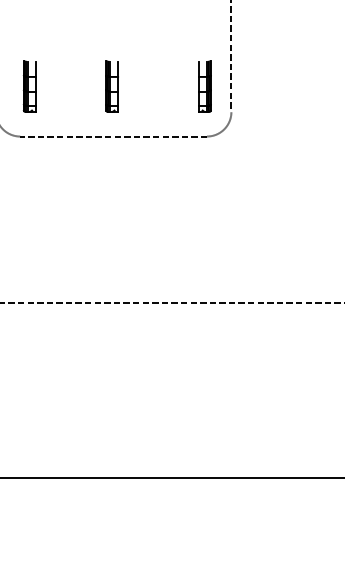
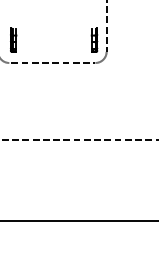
part: (111, 85) -> (51, 39), removed

